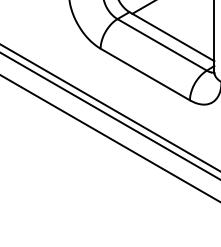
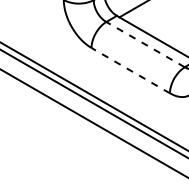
line: (162, 44) -> (145, 44), solid -> dashed
line: (145, 74) -> (130, 70), solid -> dashed

